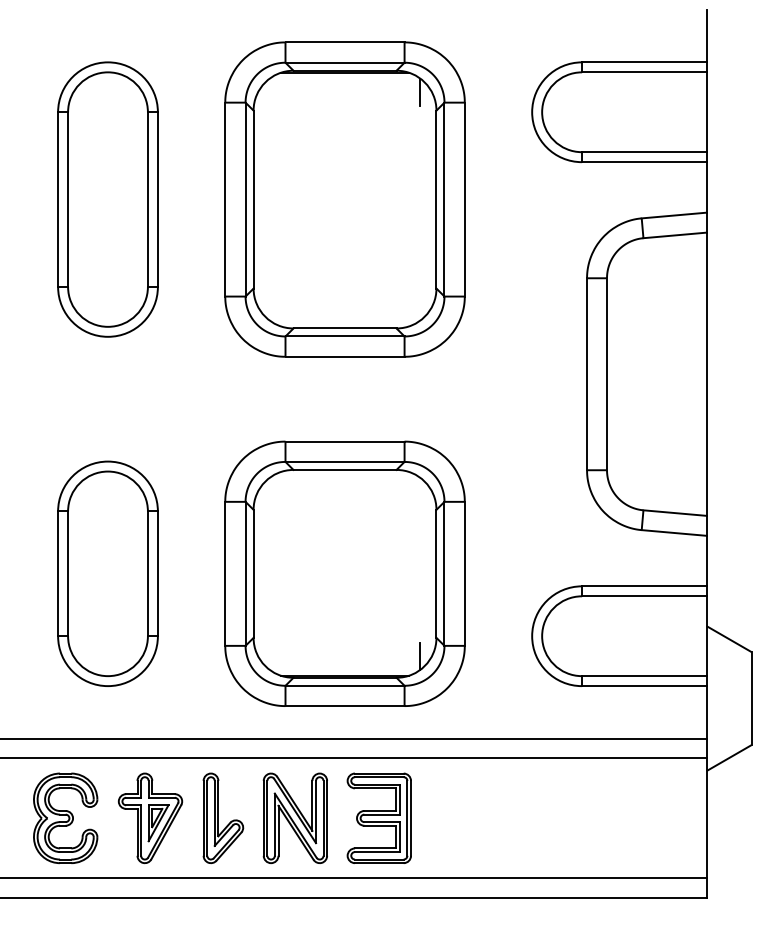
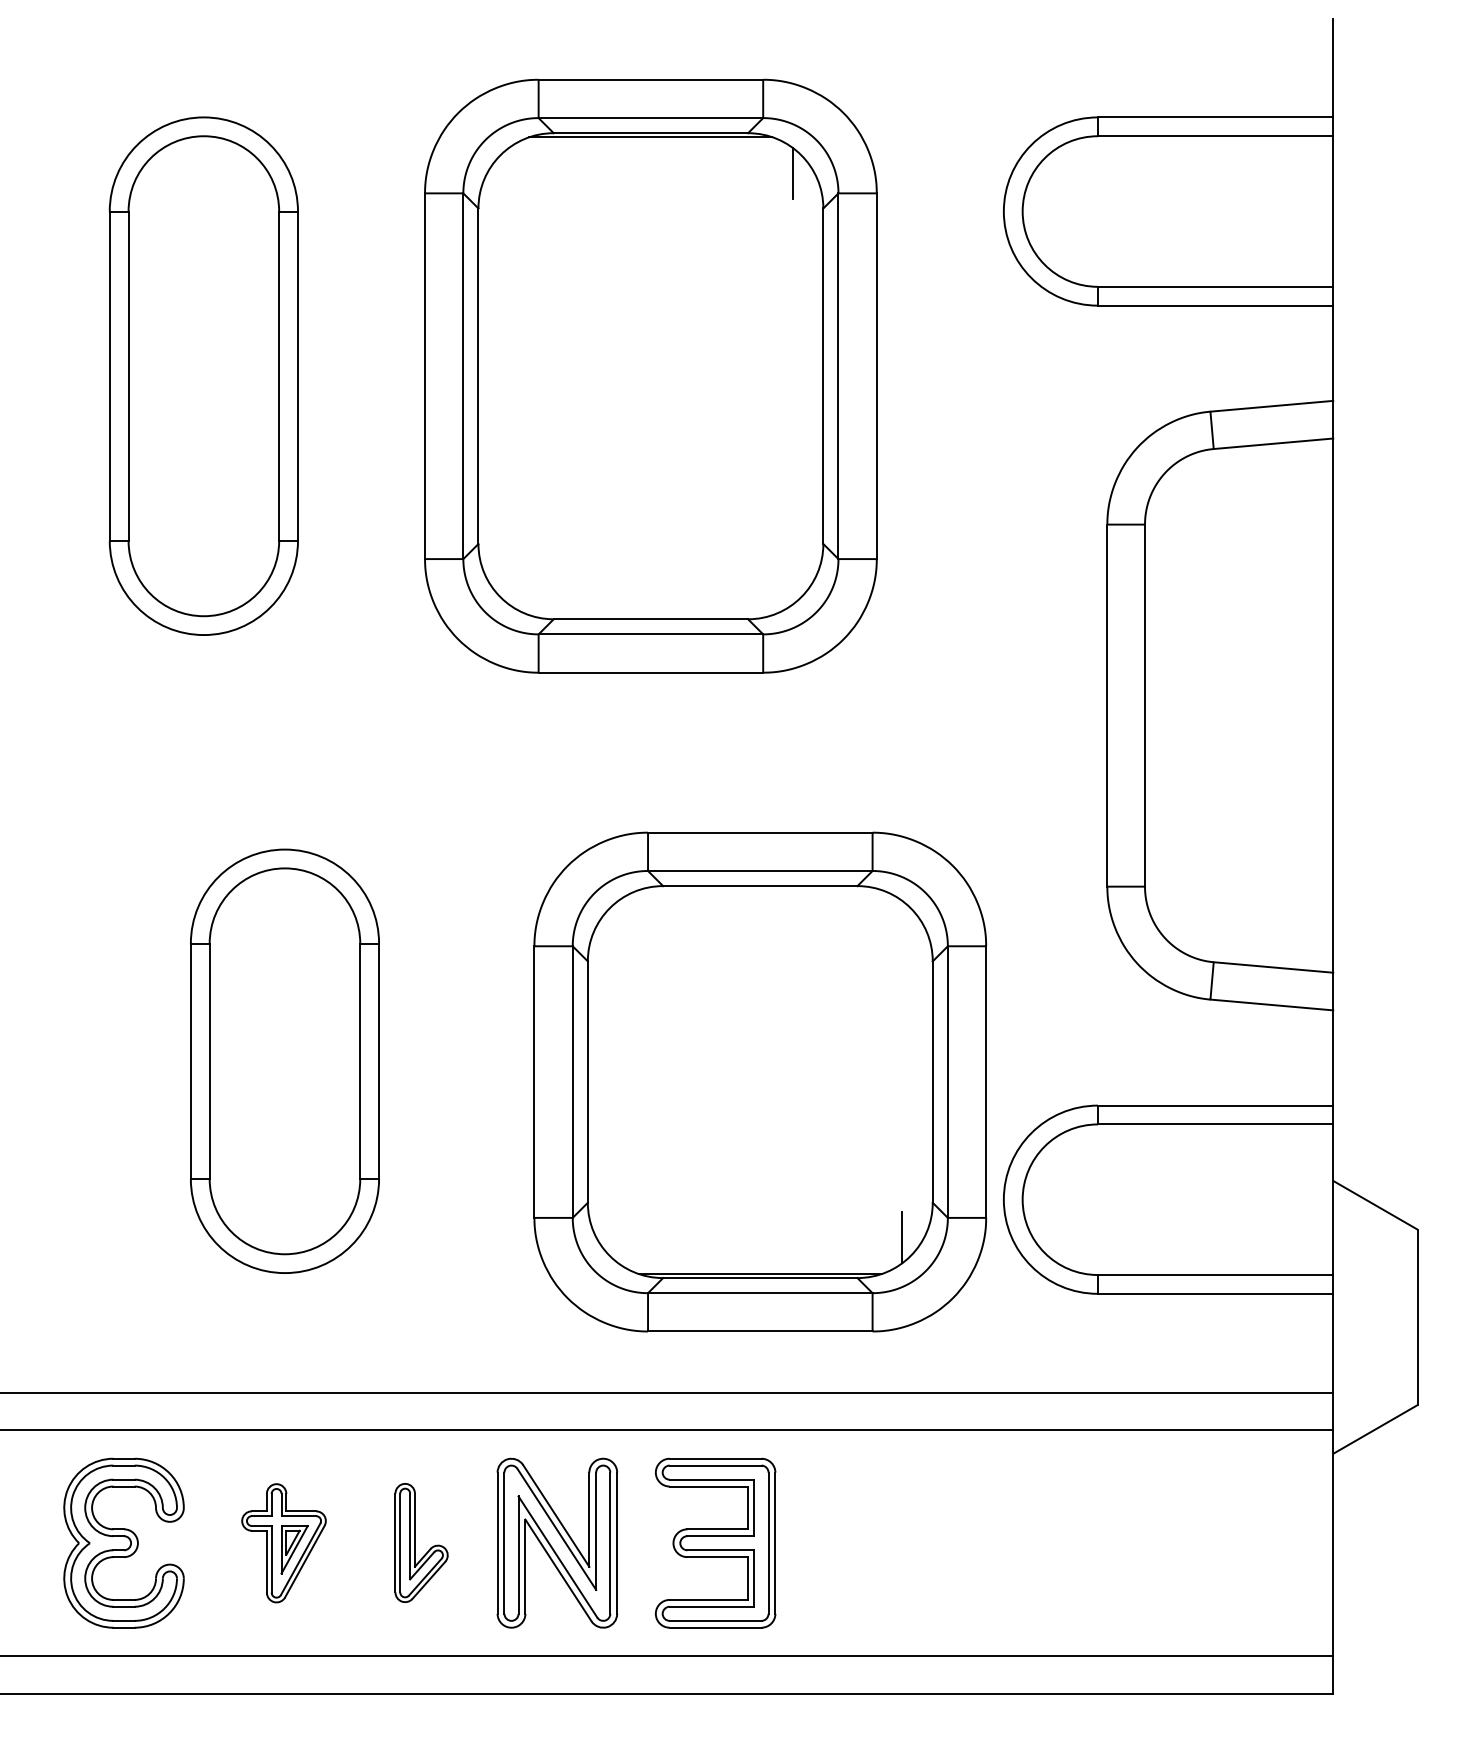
part: (107, 573) -> (284, 1060), moved
part: (344, 573) -> (759, 1081), moved
part: (223, 817) -> (421, 1541), size x0.7
part: (150, 818) -> (284, 1543), size x0.7

